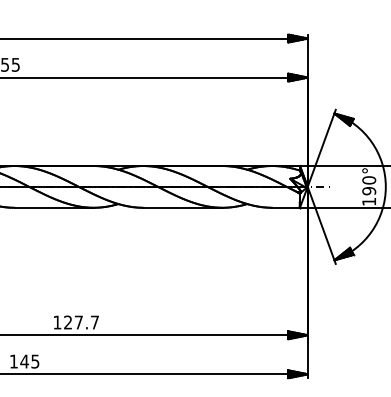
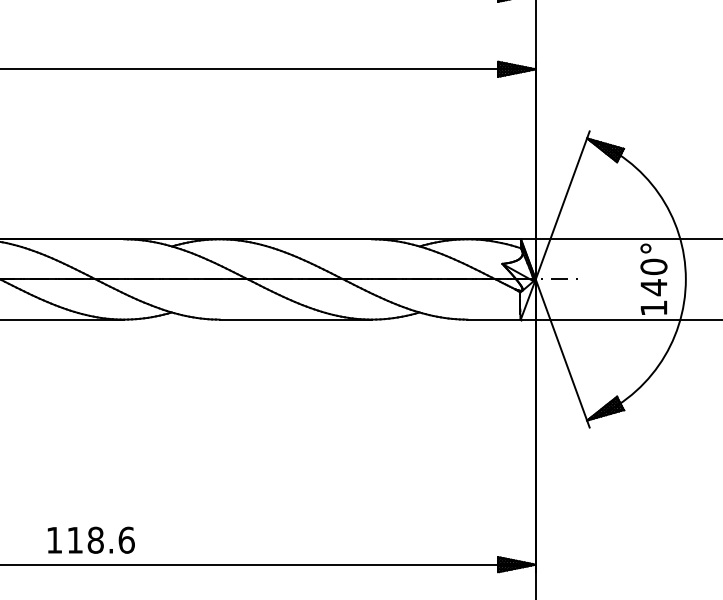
text: (369, 190) -> (654, 286), 190° -> 140°
text: (81, 322) -> (100, 540), 127.7 -> 118.6

